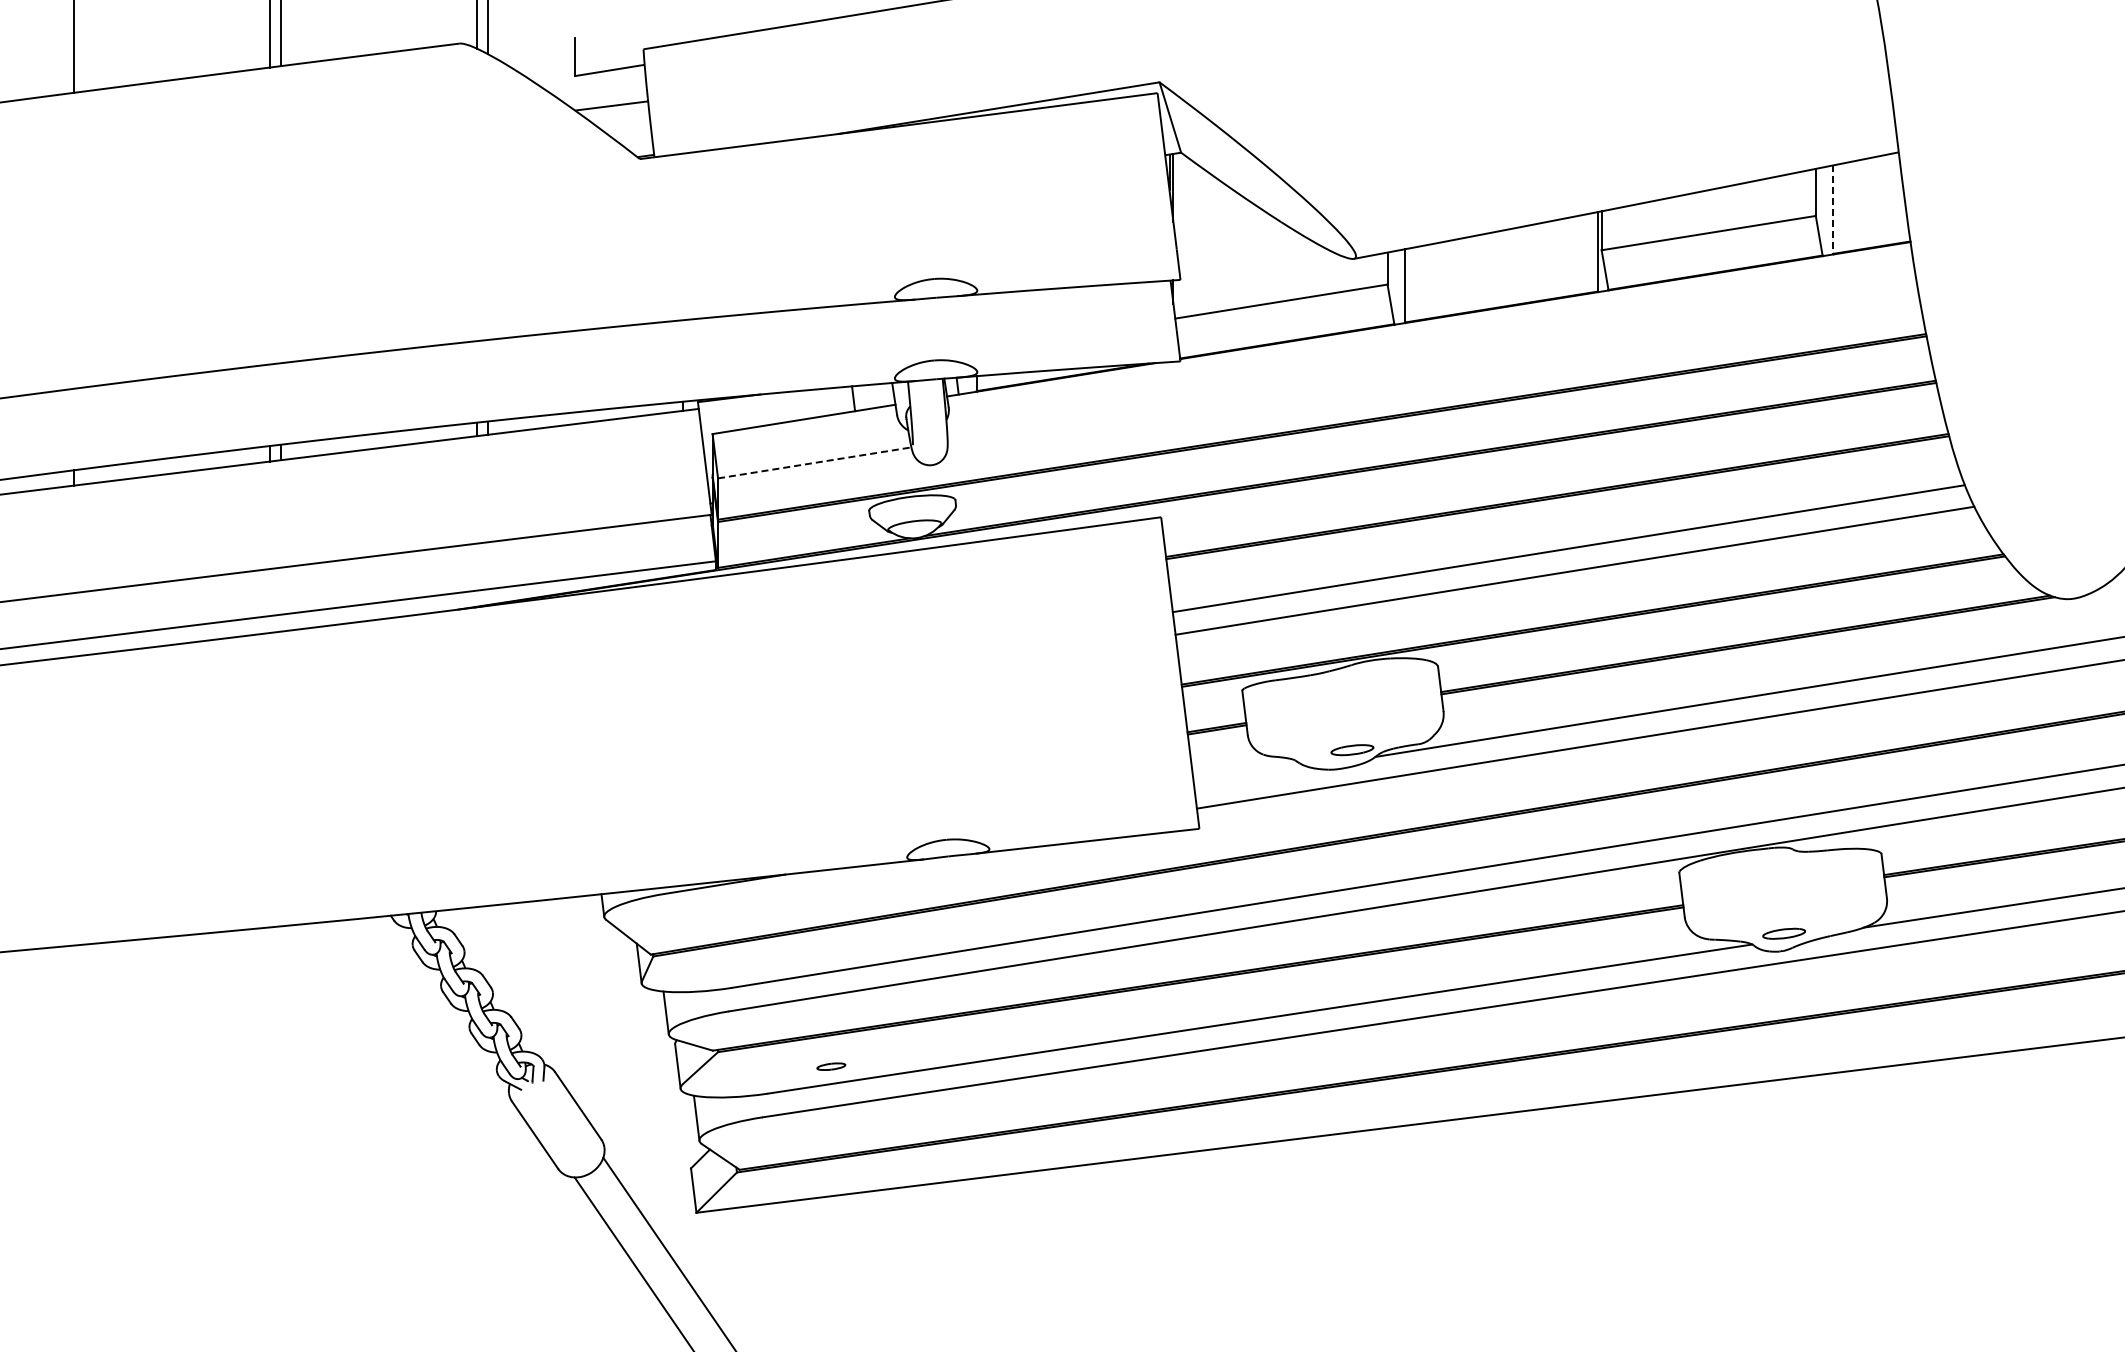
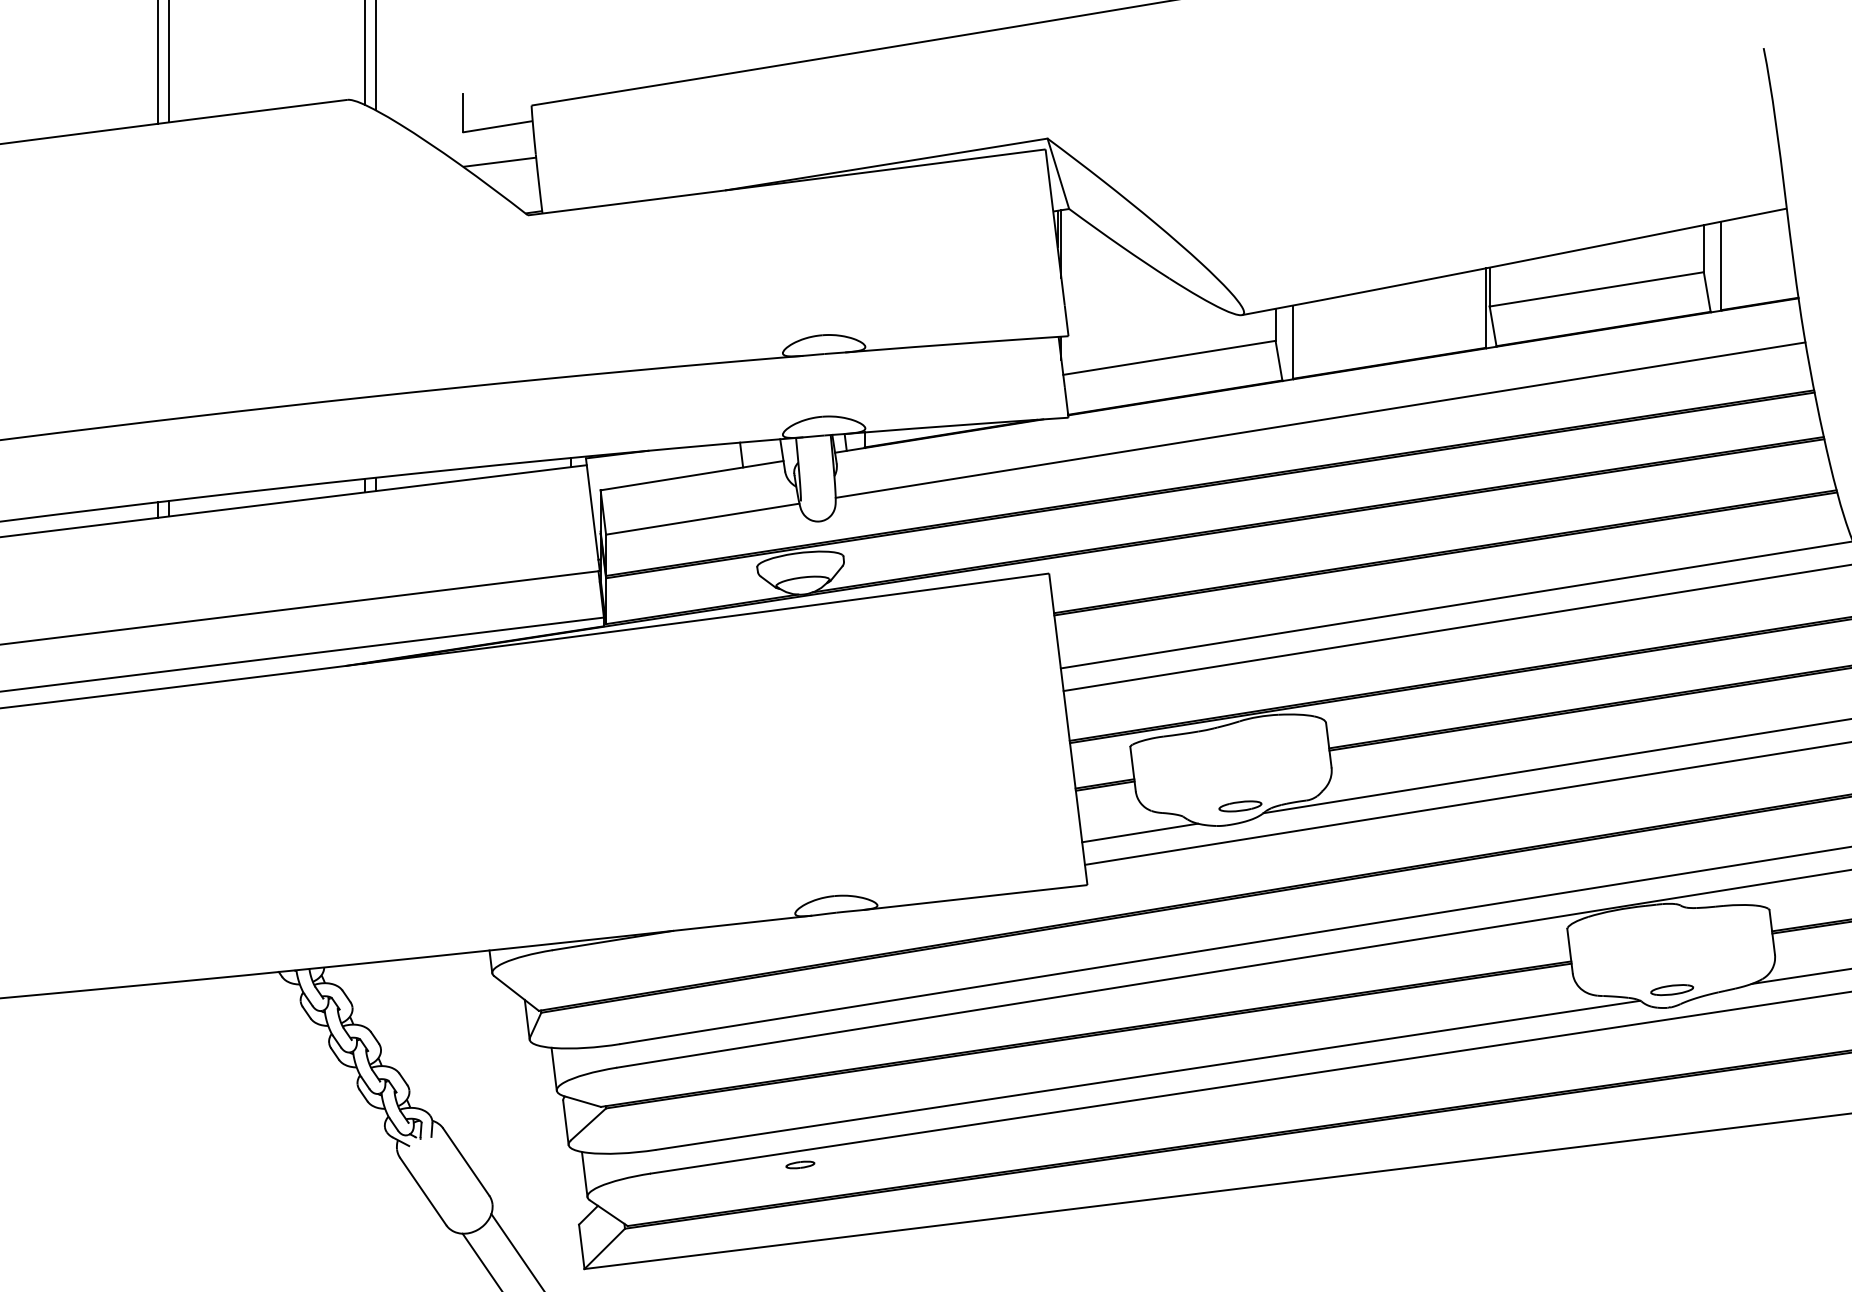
line: (1833, 210) -> (1721, 266), dashed -> solid
line: (1432, 363) -> (1320, 419), added
line: (814, 462) -> (702, 518), dashed -> solid
line: (1251, 776) -> (1139, 832), added
part: (831, 1066) -> (800, 1164), moved

